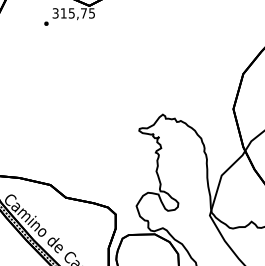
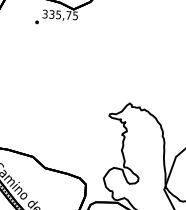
text: (63, 13) -> (51, 14), 315,75 -> 335,75

